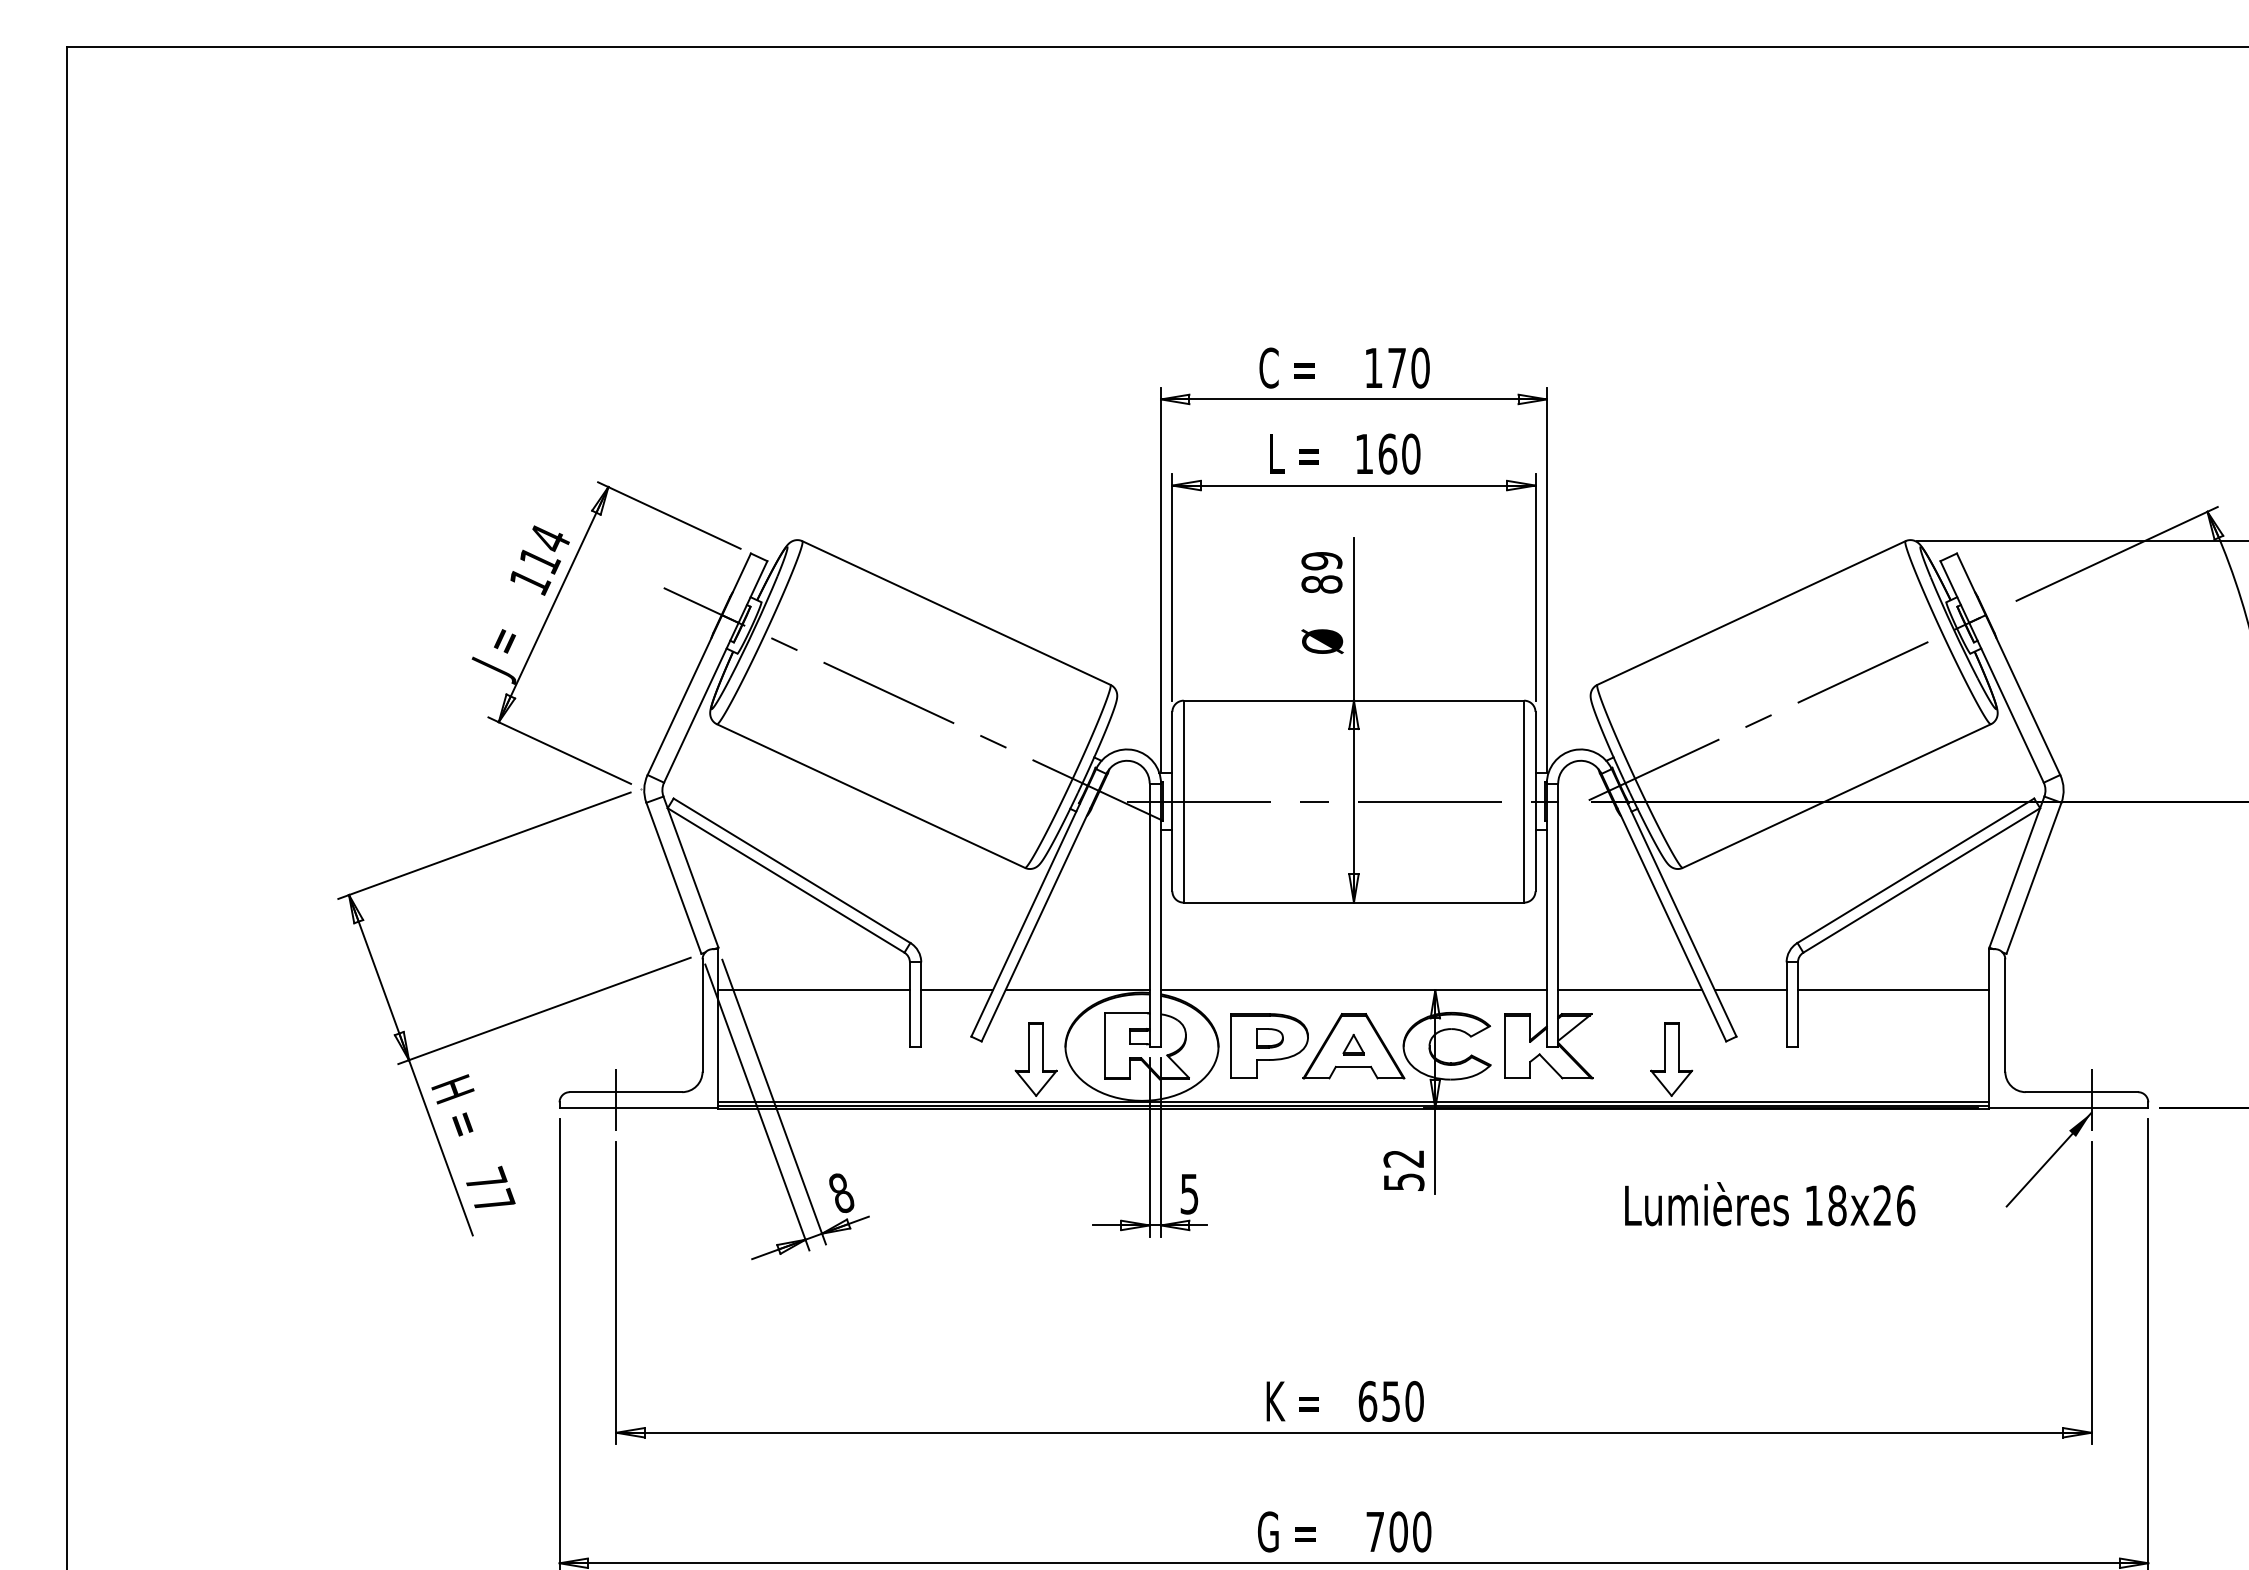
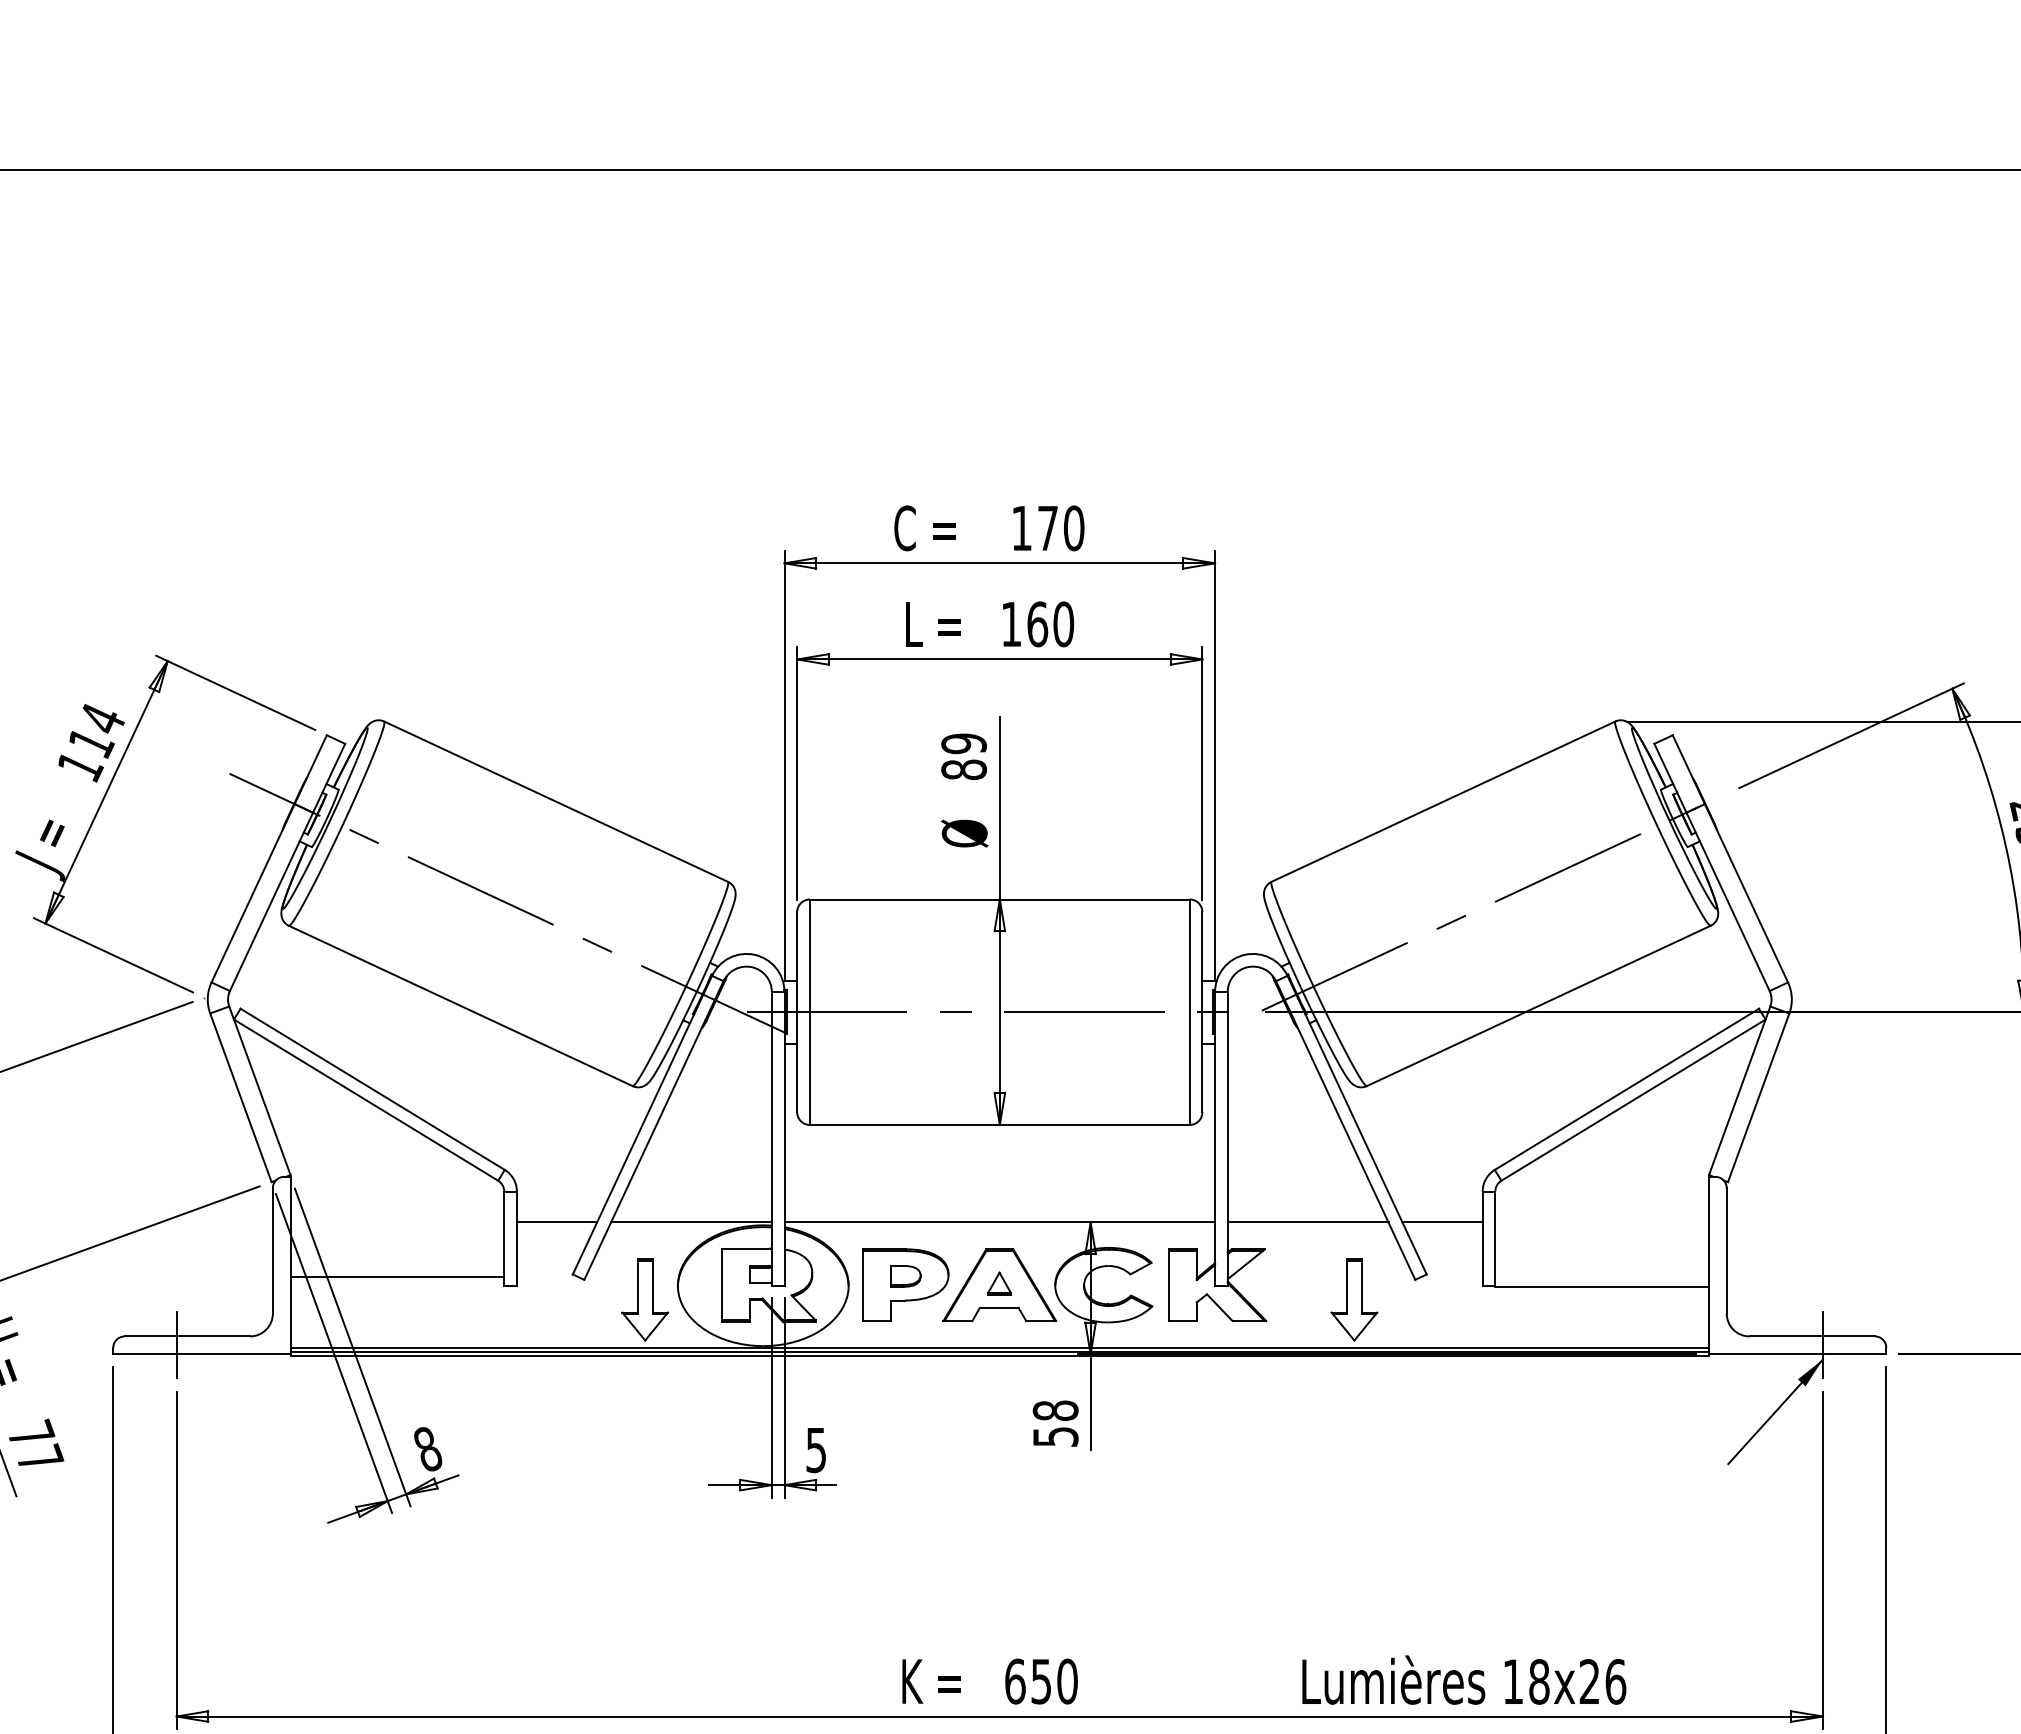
line: (813, 990) -> (396, 1277), moved
line: (1893, 990) -> (1601, 1287), moved
text: (1403, 1158) -> (1055, 1410), 52 -> 58
text: (1770, 1204) -> (1464, 1680), moved

